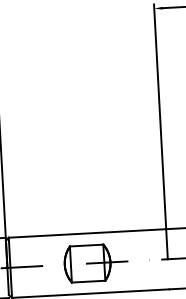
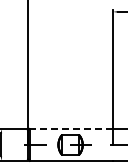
line: (87, 232) -> (71, 128), solid -> dashed

